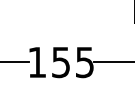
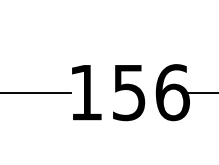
text: (84, 62) -> (171, 92), 155 -> 156

